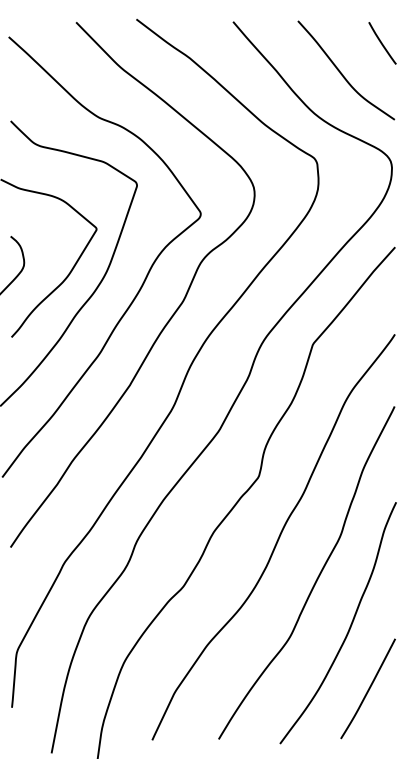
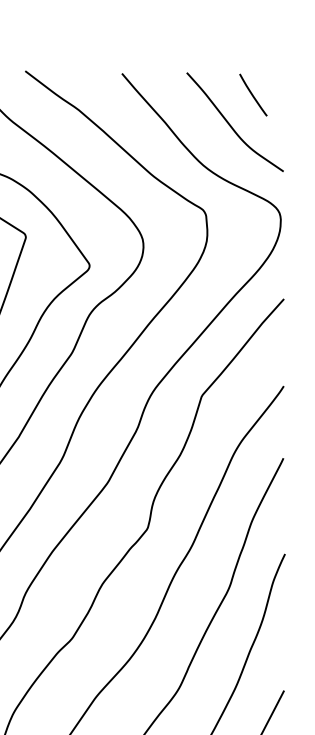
line: (382, 43) -> (253, 95), moved

